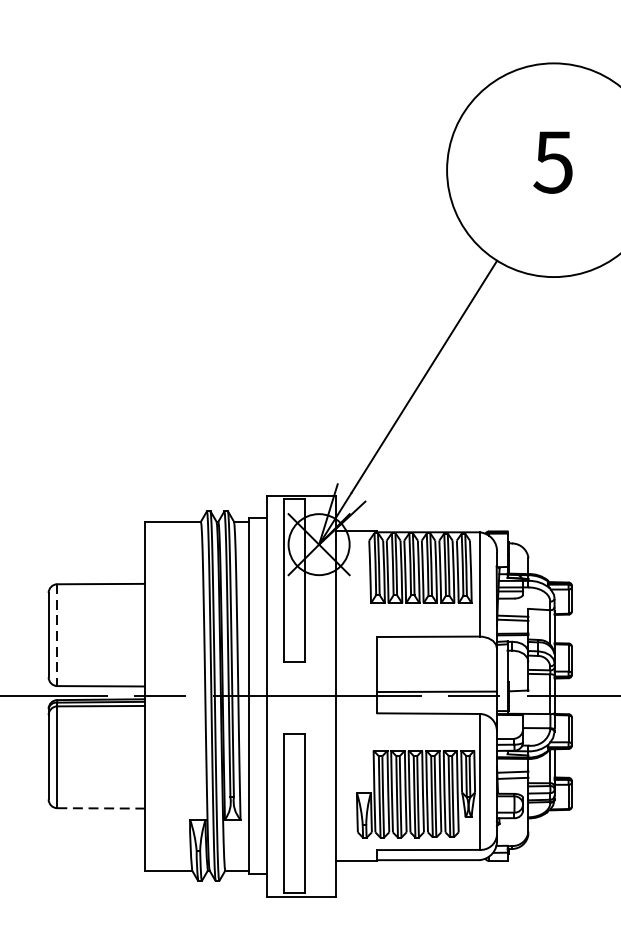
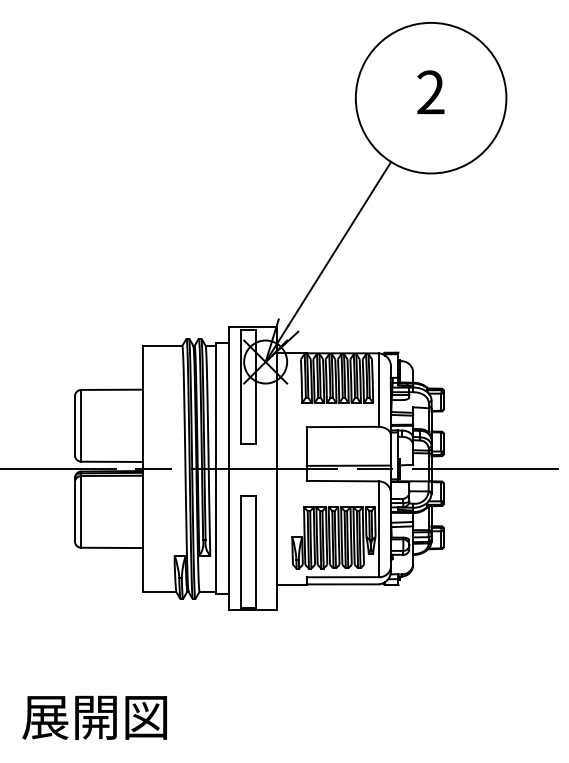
text: (553, 162) -> (430, 92), 5 -> 2
line: (57, 634) -> (81, 425), dashed -> solid
line: (100, 807) -> (111, 547), dashed -> solid

